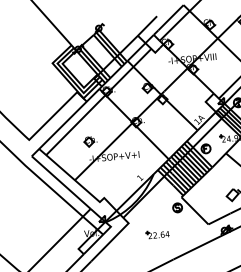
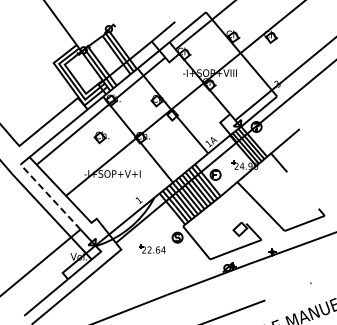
part: (90, 141) -> (101, 137), moved
line: (61, 182) -> (50, 196), solid -> dashed
part: (157, 233) -> (152, 248), moved

